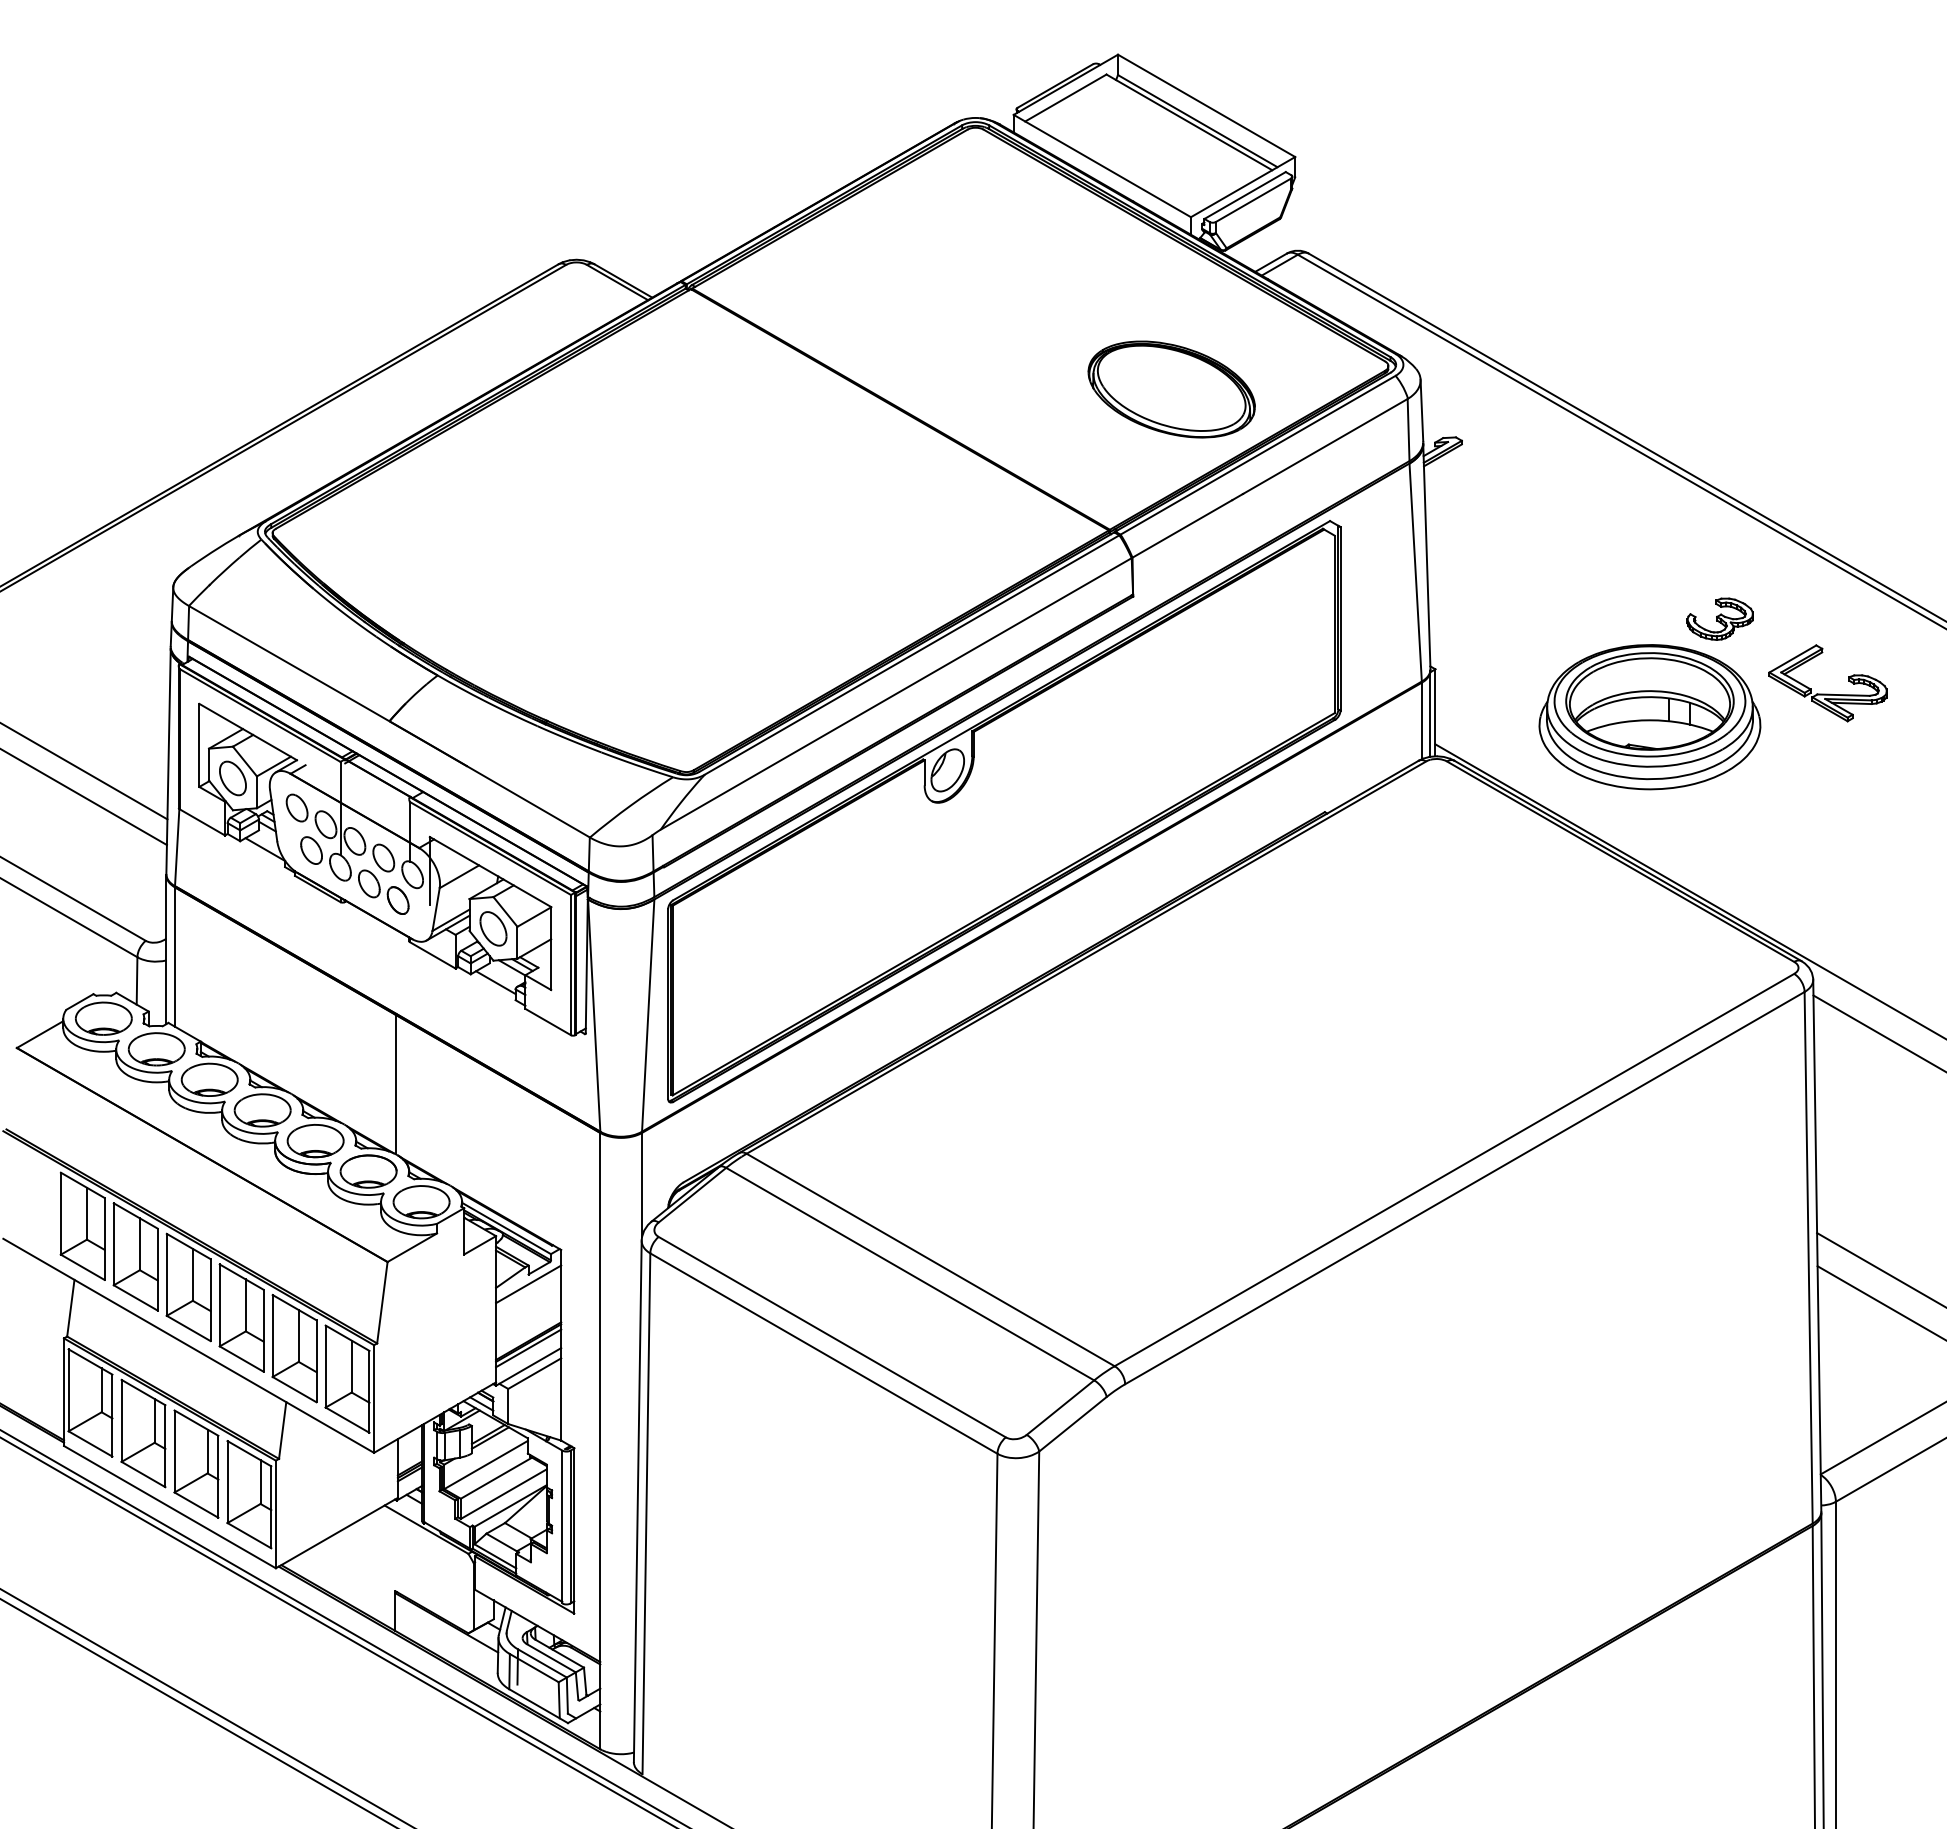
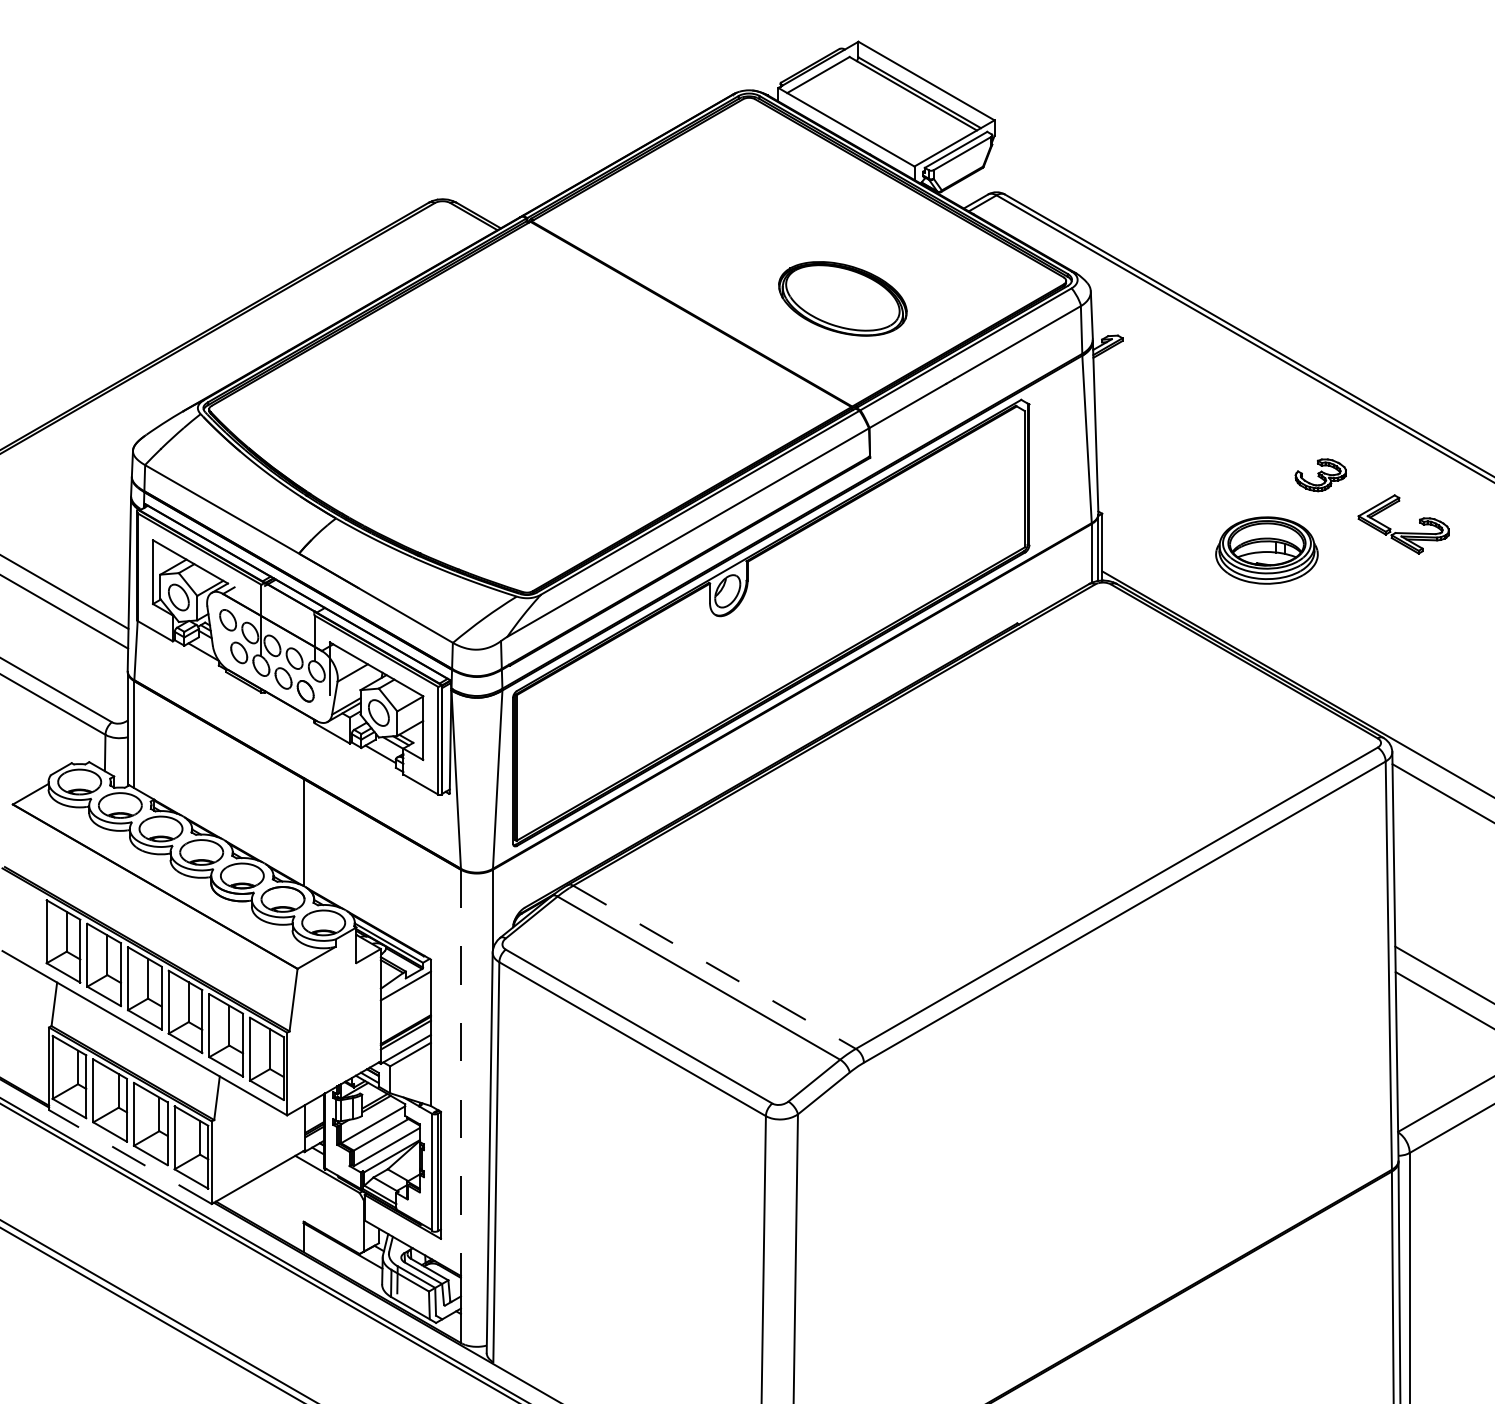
part: (1171, 389) -> (842, 298), moved
part: (1649, 717) -> (1266, 550), size x0.6
line: (931, 1260) -> (715, 967), solid -> dashed
line: (600, 1397) -> (461, 1072), solid -> dashed
line: (169, 1506) -> (130, 1156), solid -> dashed

